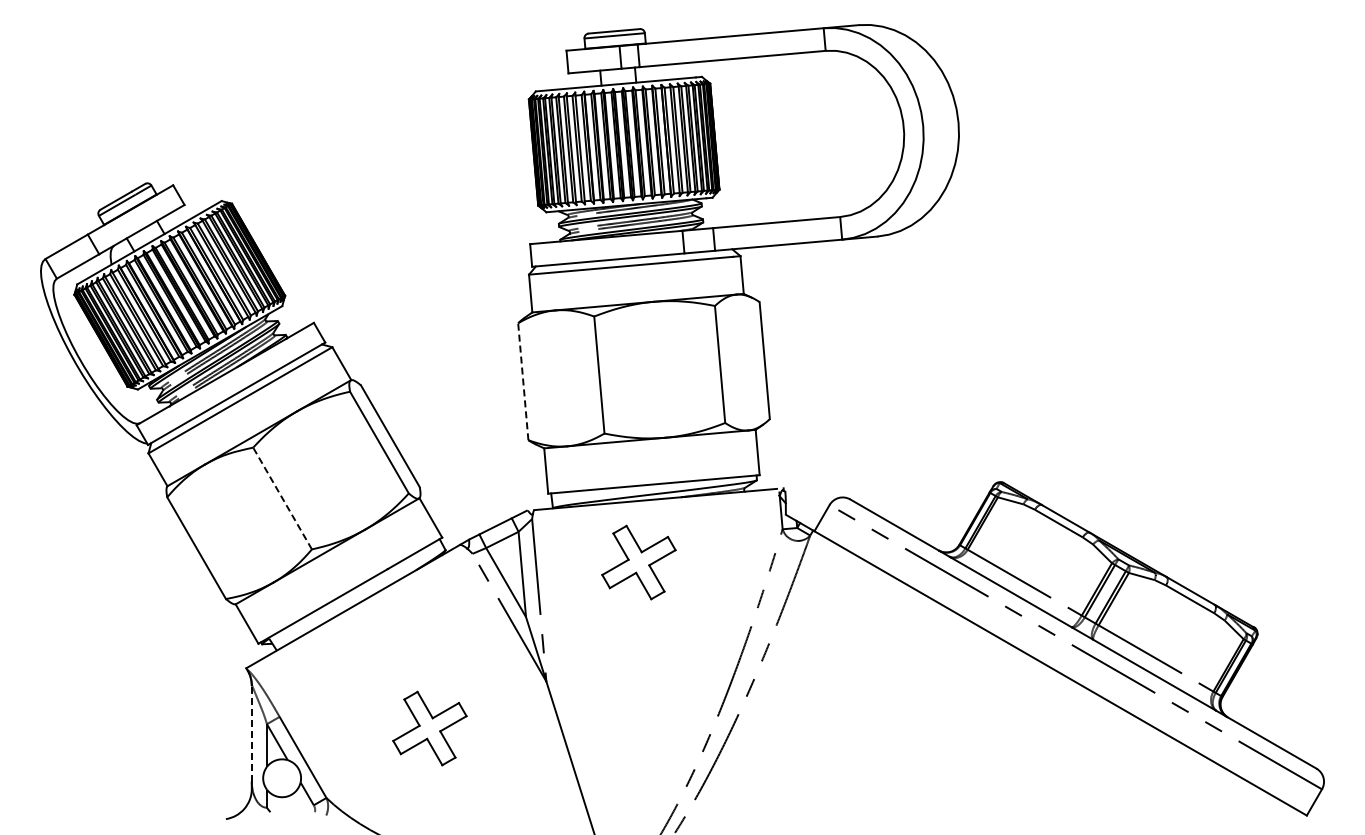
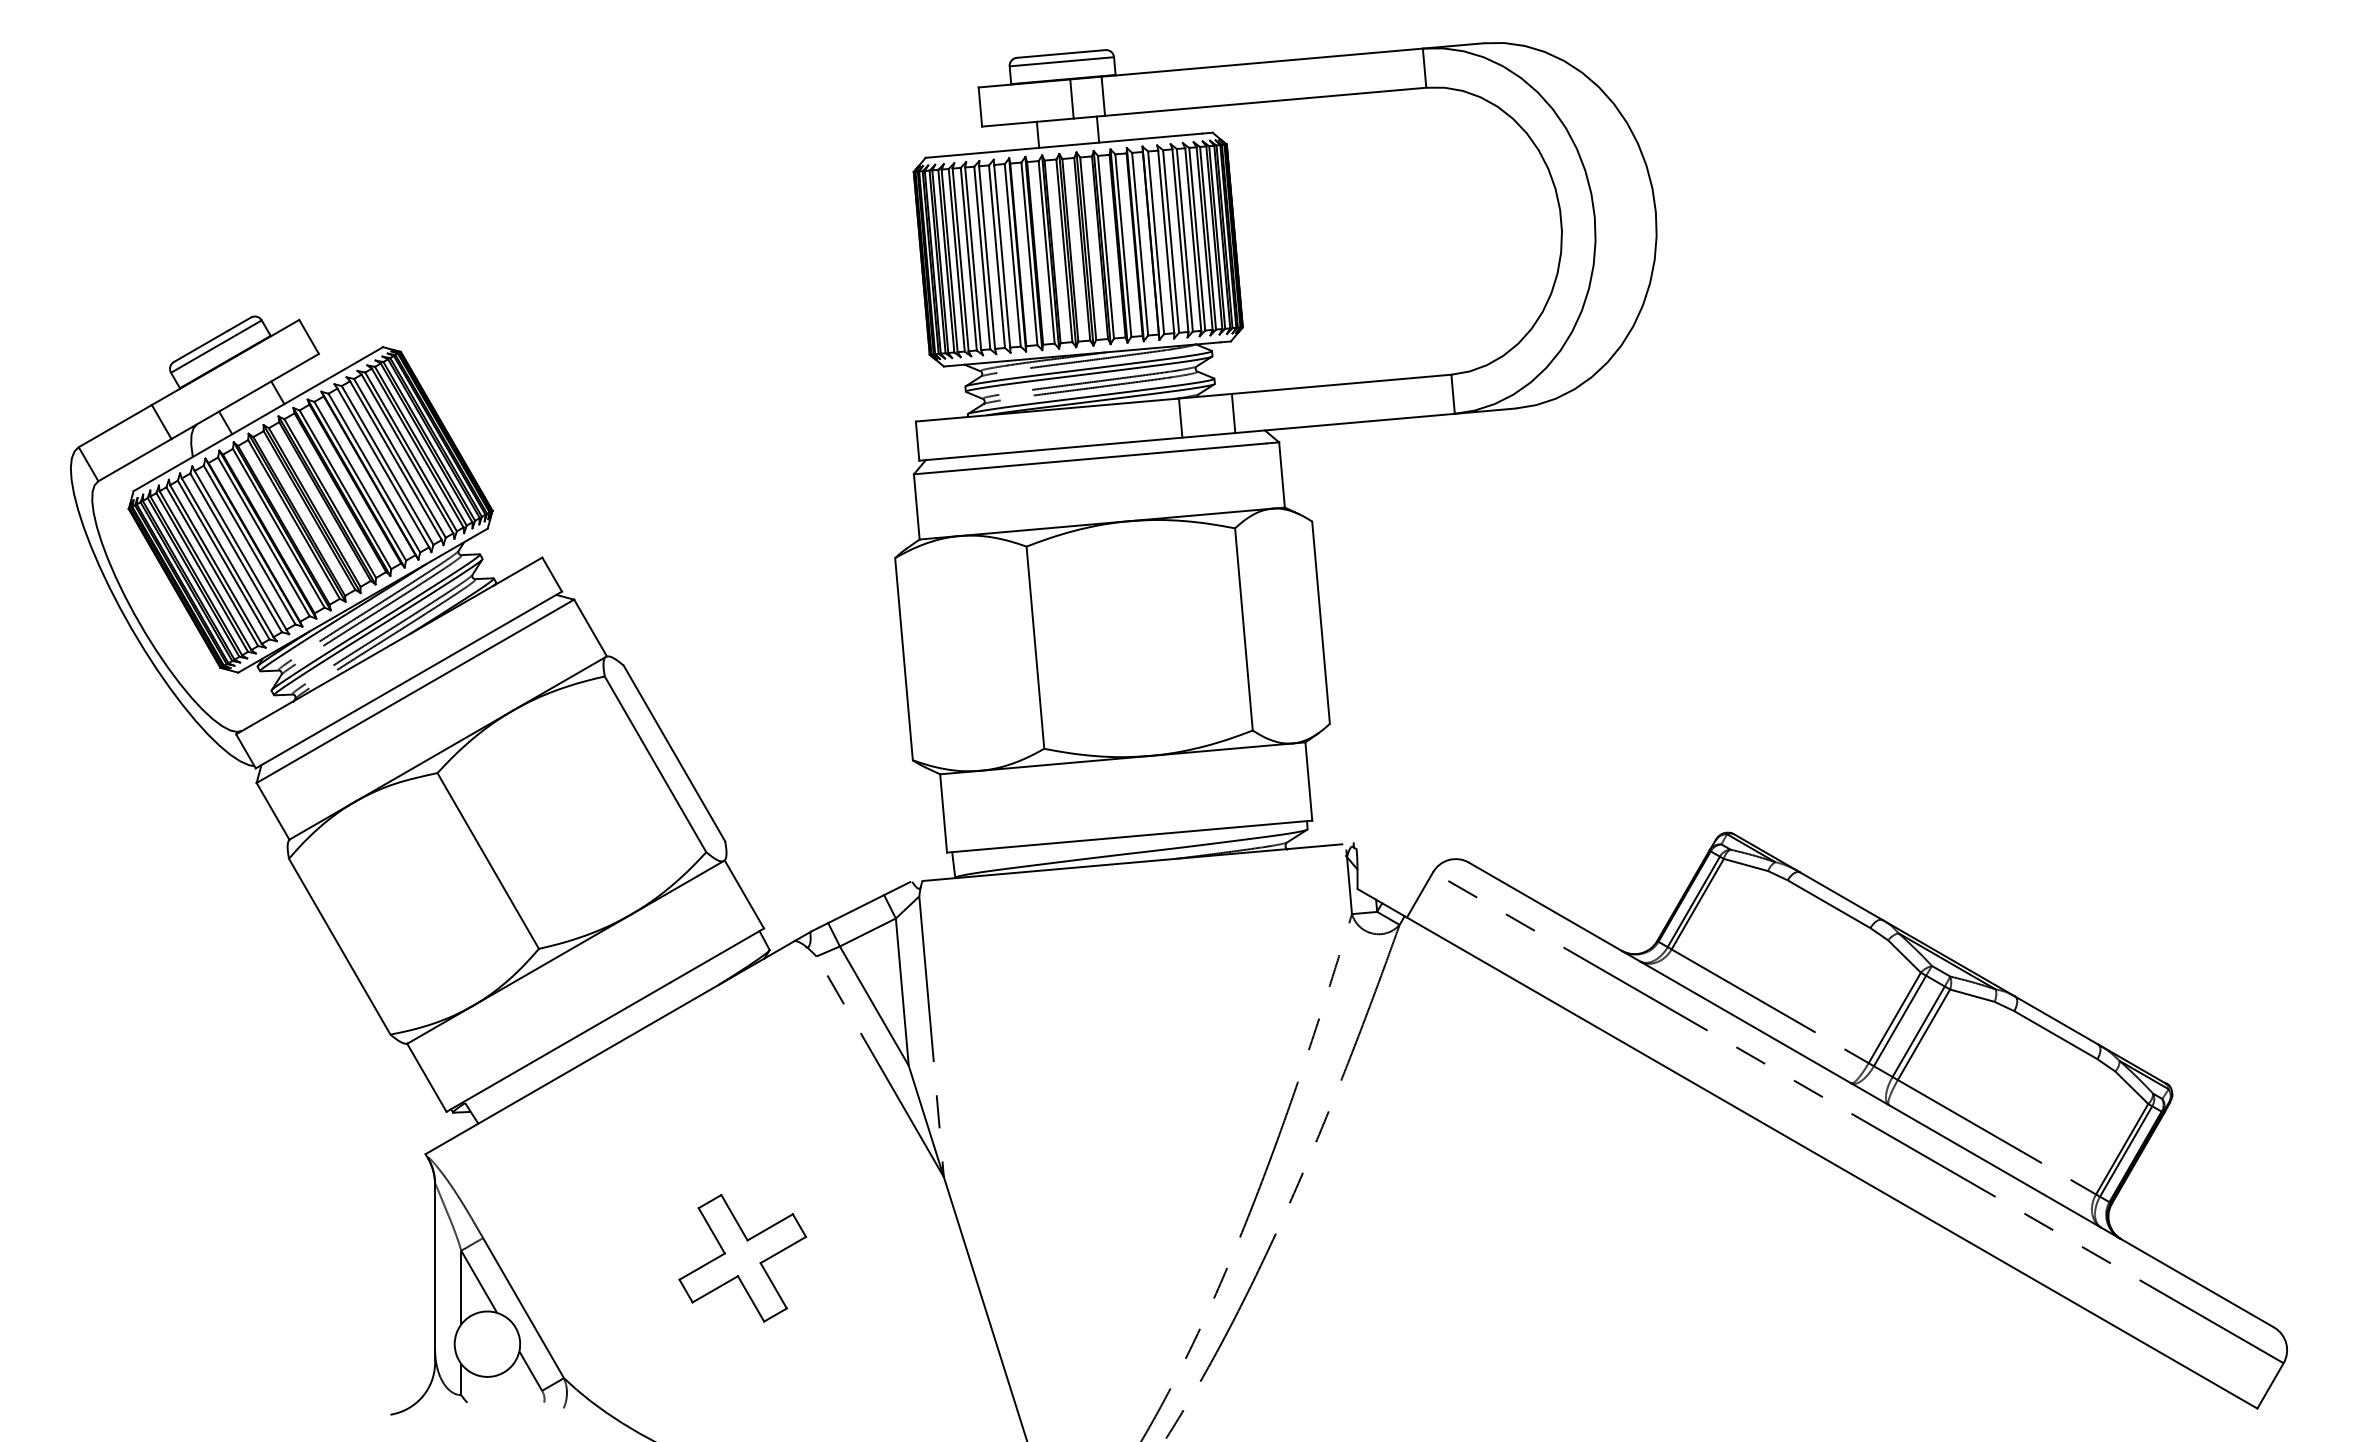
line: (523, 381) -> (904, 658), dashed -> solid
line: (282, 498) -> (488, 860), dashed -> solid
part: (638, 562) -> (1102, 971), removed
line: (251, 733) -> (434, 1266), dashed -> solid

